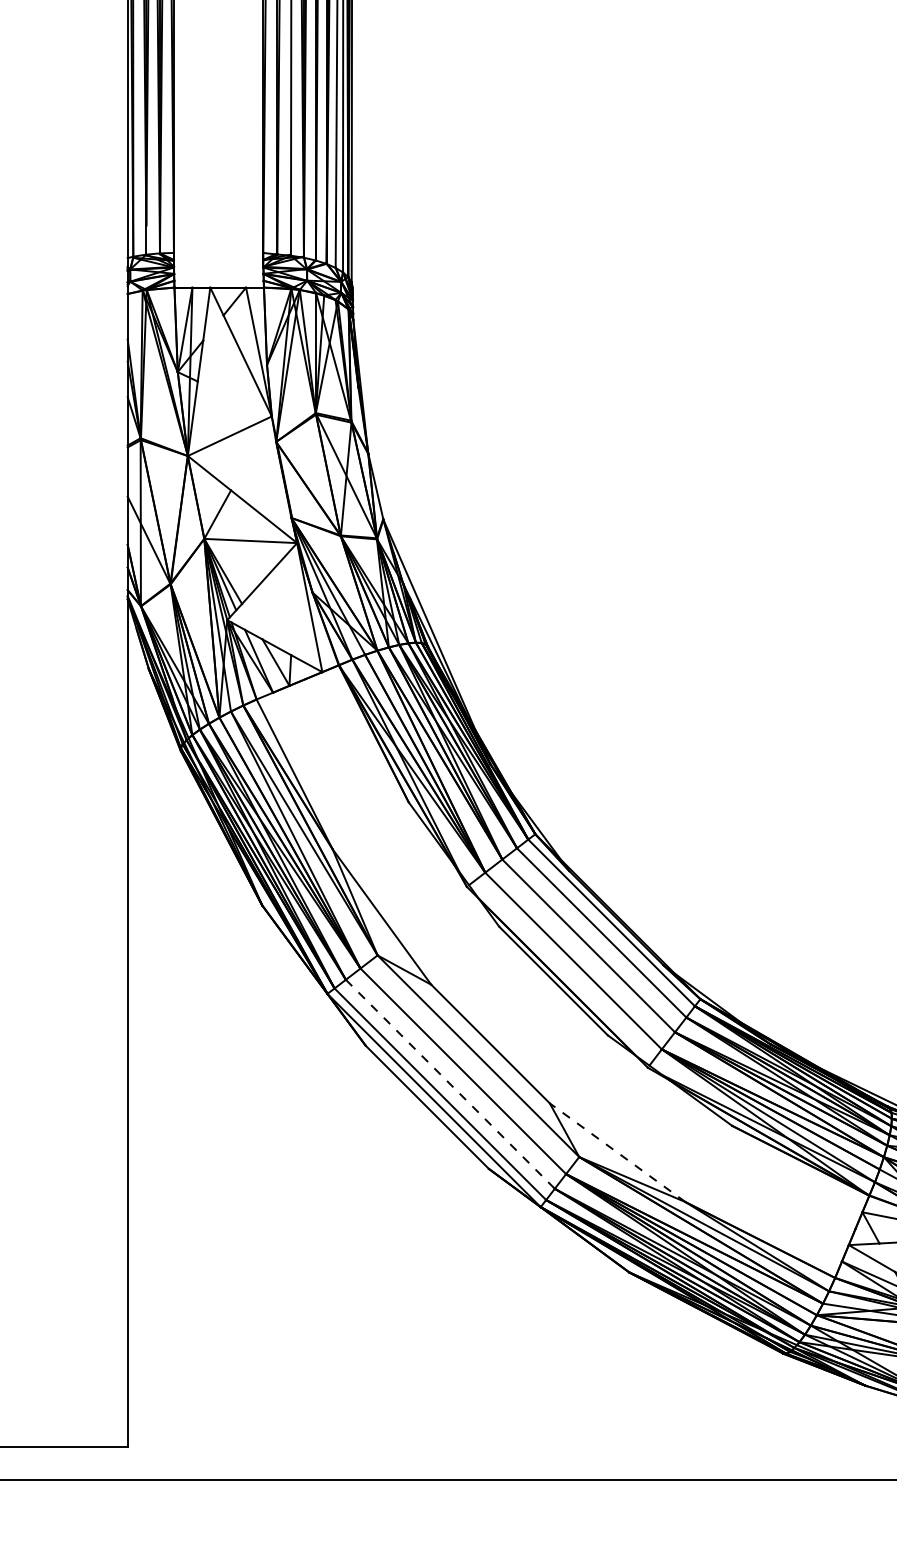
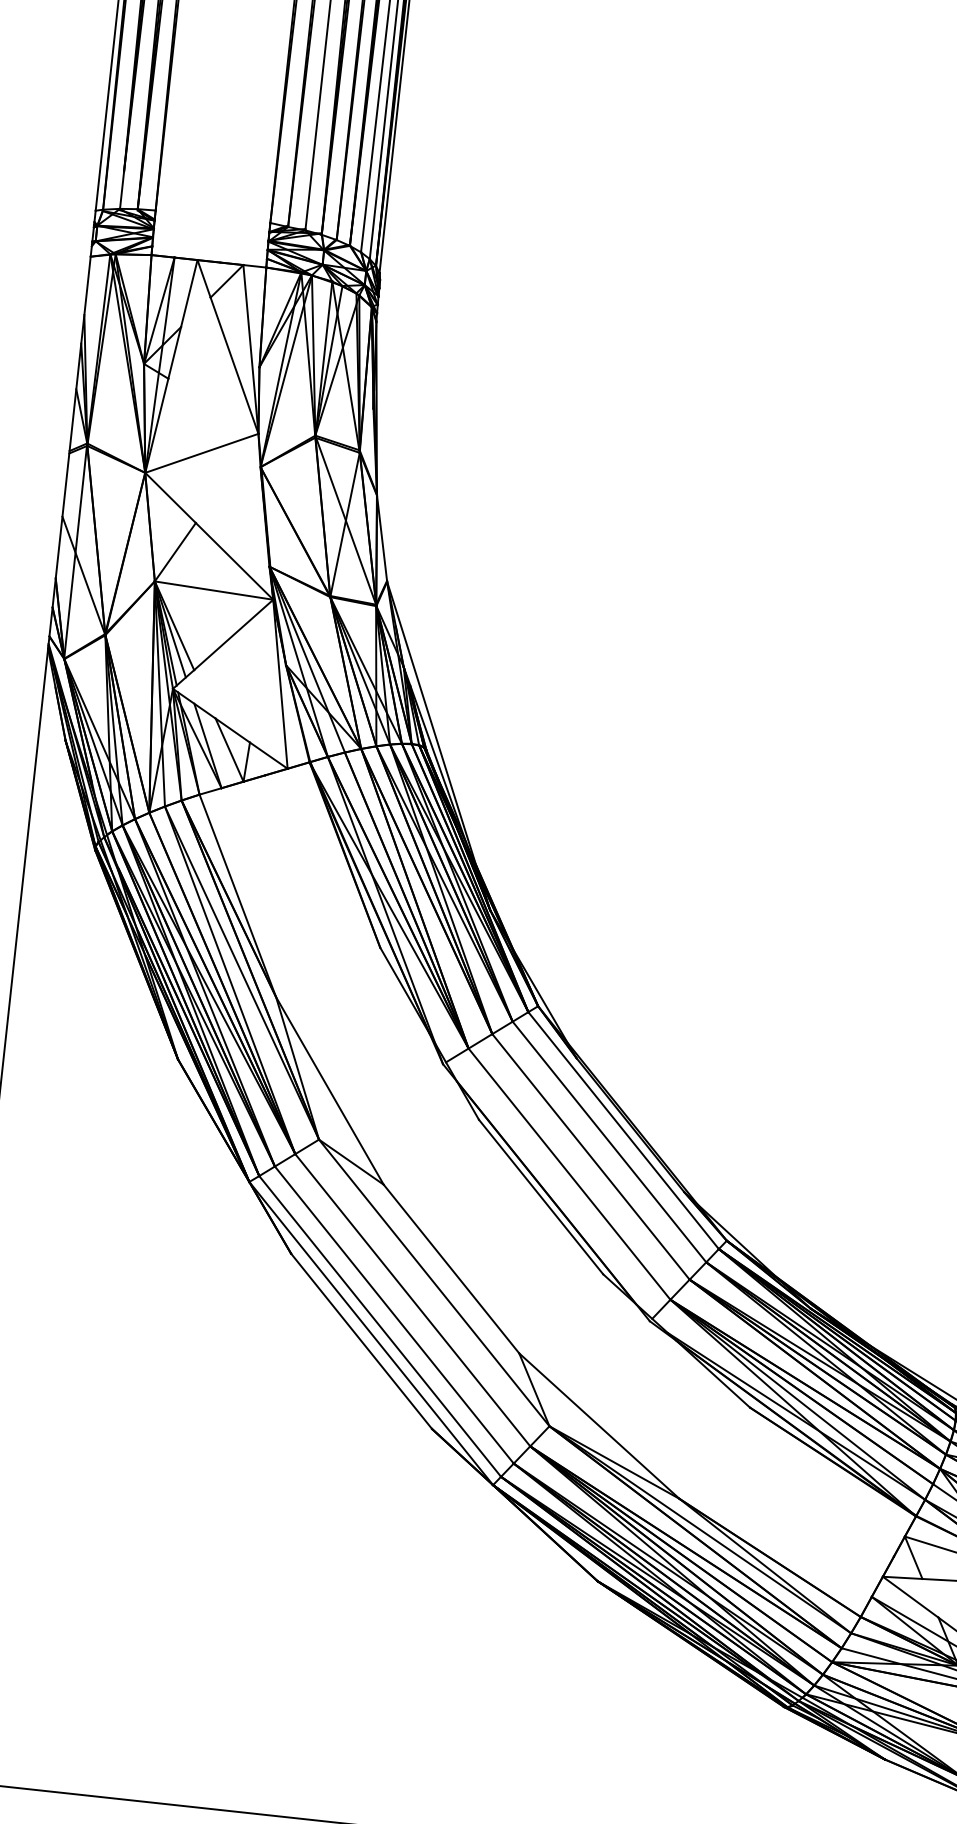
line: (450, 1084) -> (394, 1315), dashed -> solid
line: (617, 1152) -> (599, 1425), dashed -> solid

